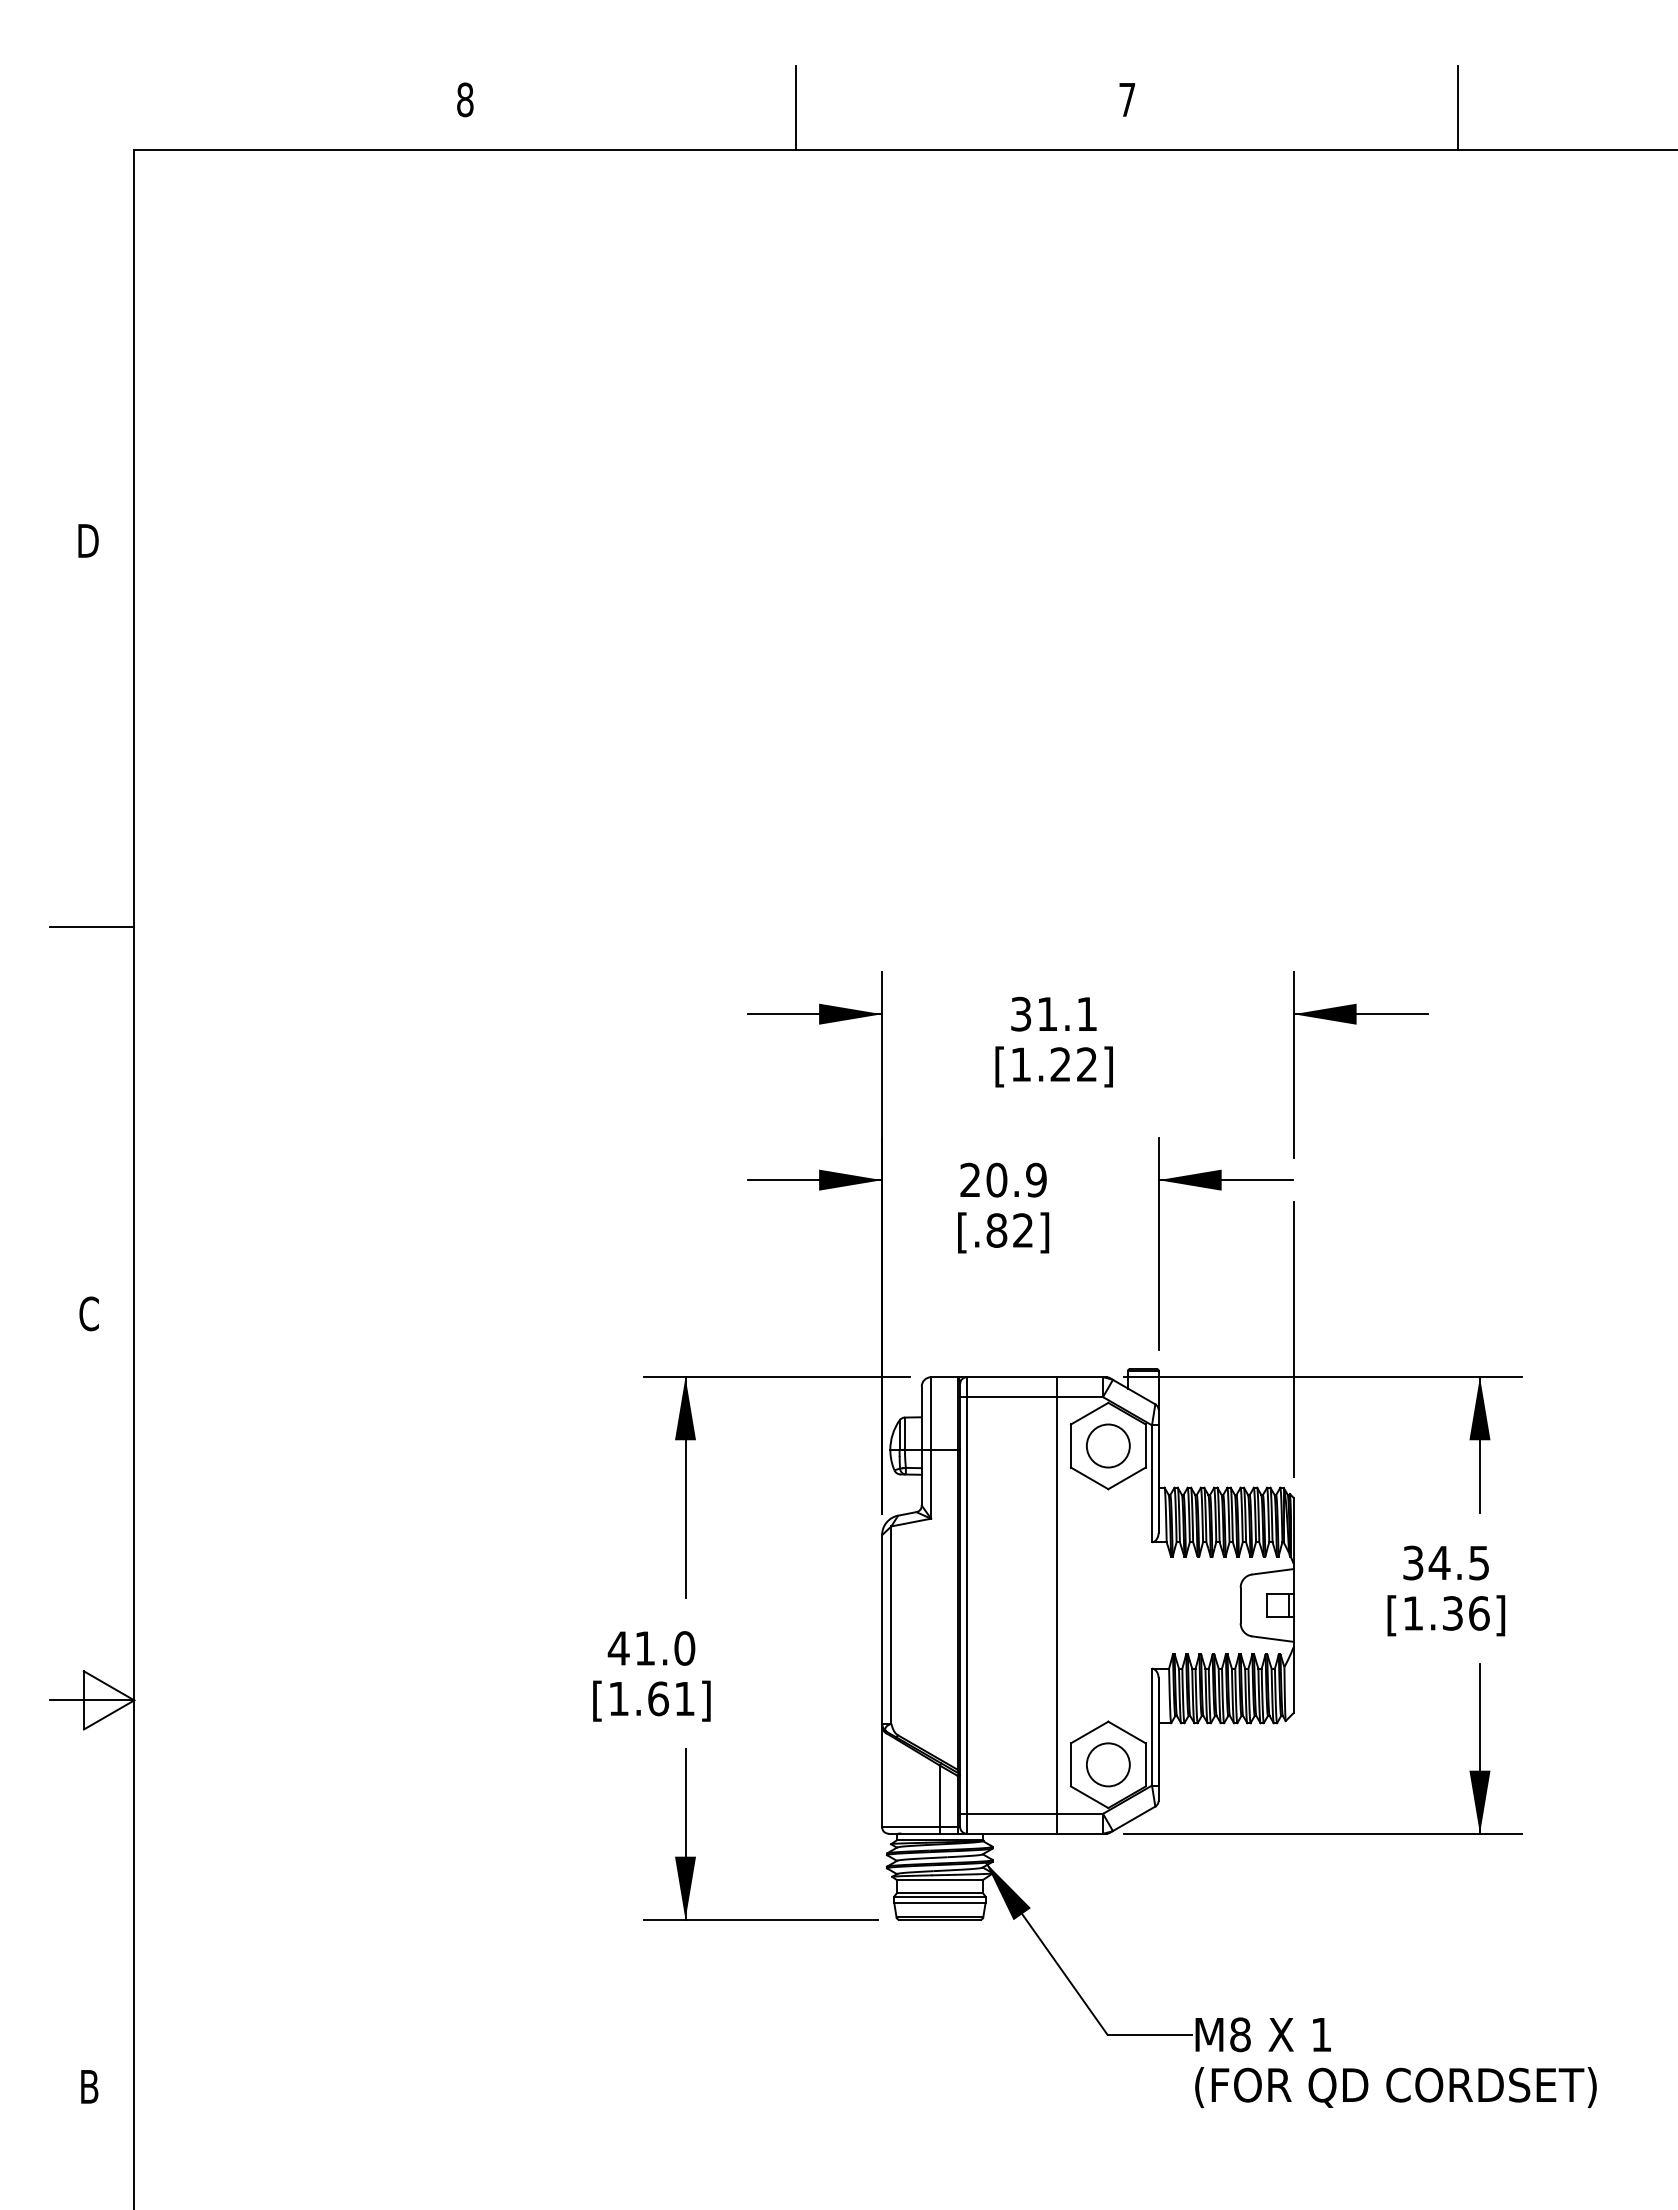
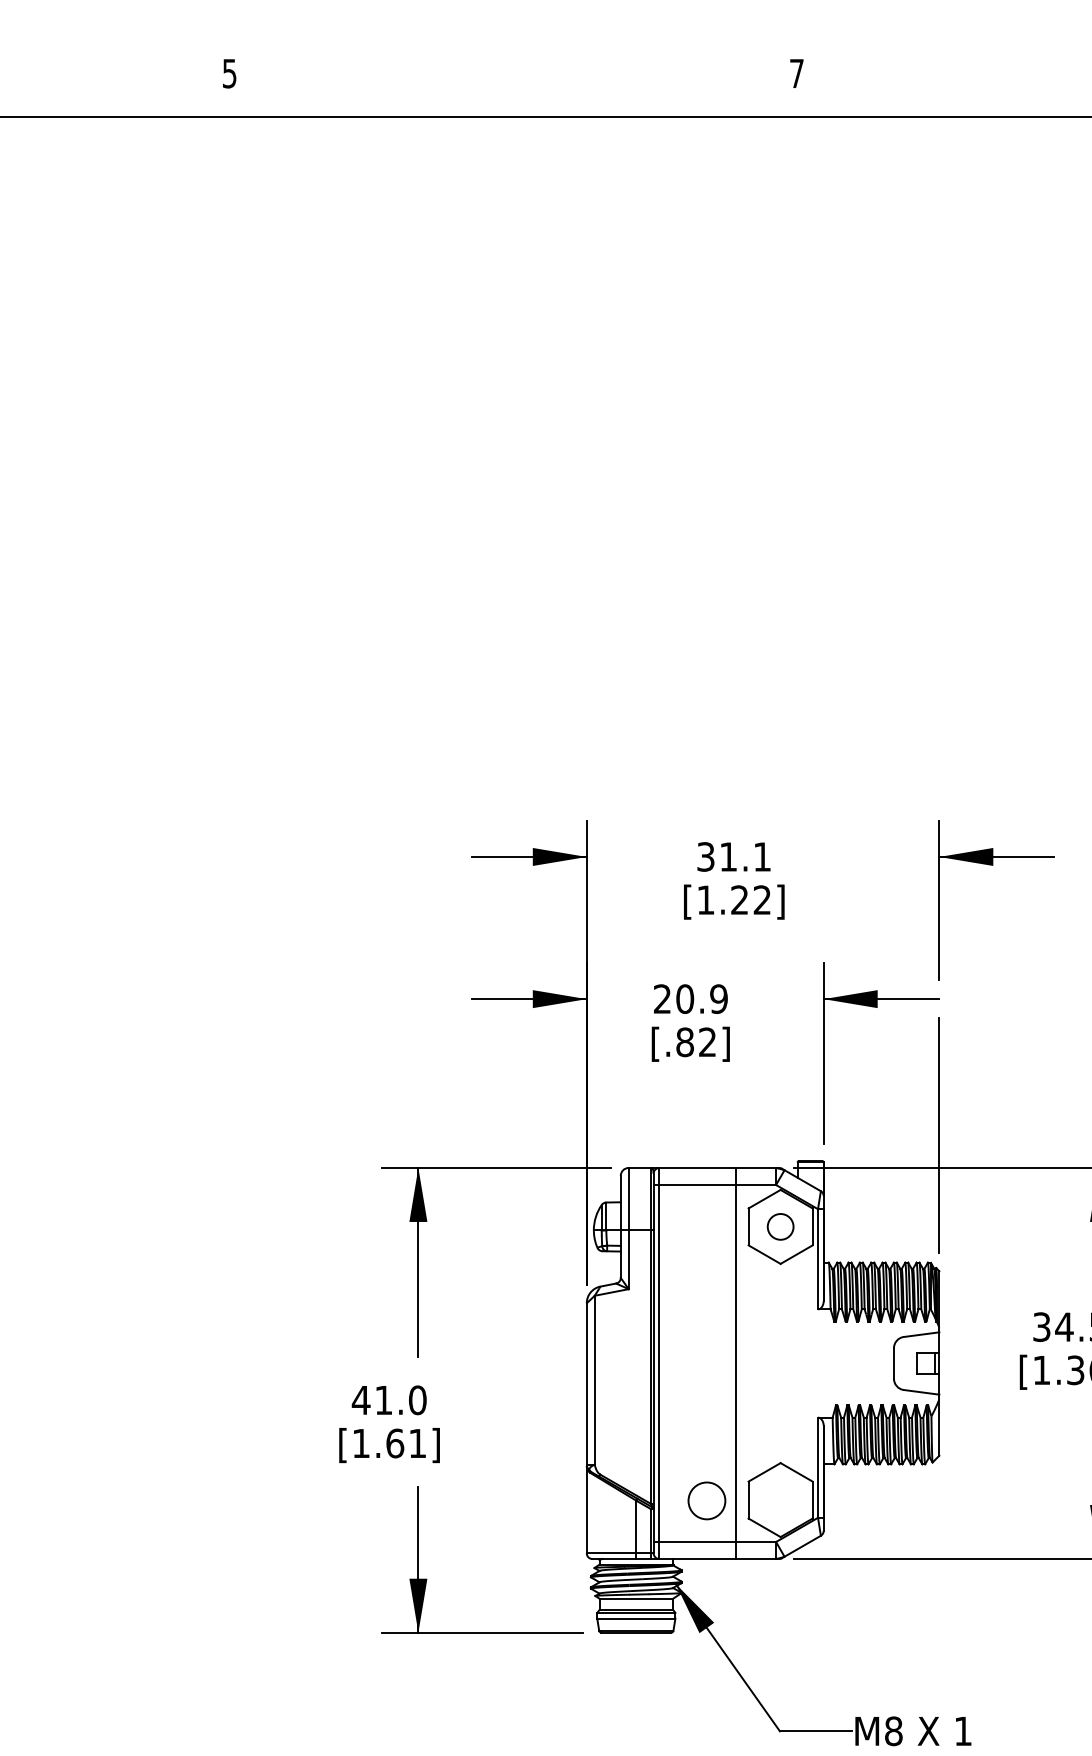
text: (465, 99) -> (229, 73), 8 -> 5
line: (796, 108) -> (513, 81), removed
line: (1458, 108) -> (1080, 81), removed
circle: (1108, 1445) -> (780, 1226), size x0.7
circle: (1108, 1764) -> (707, 1500), moved

